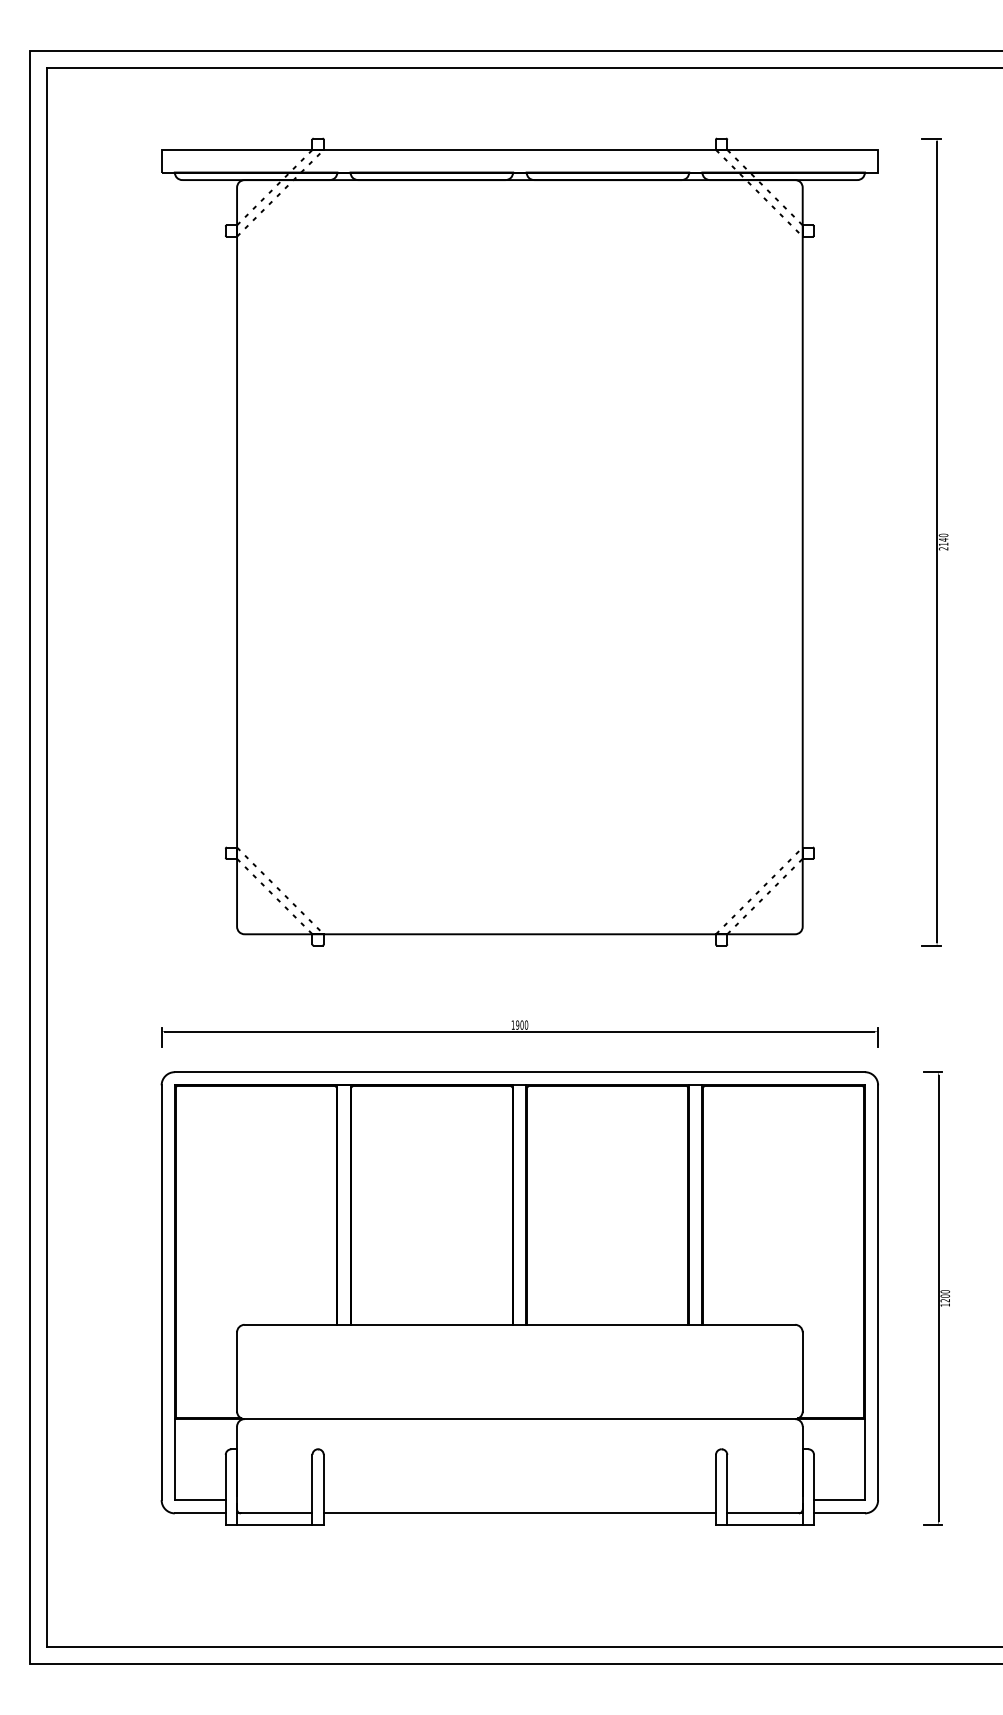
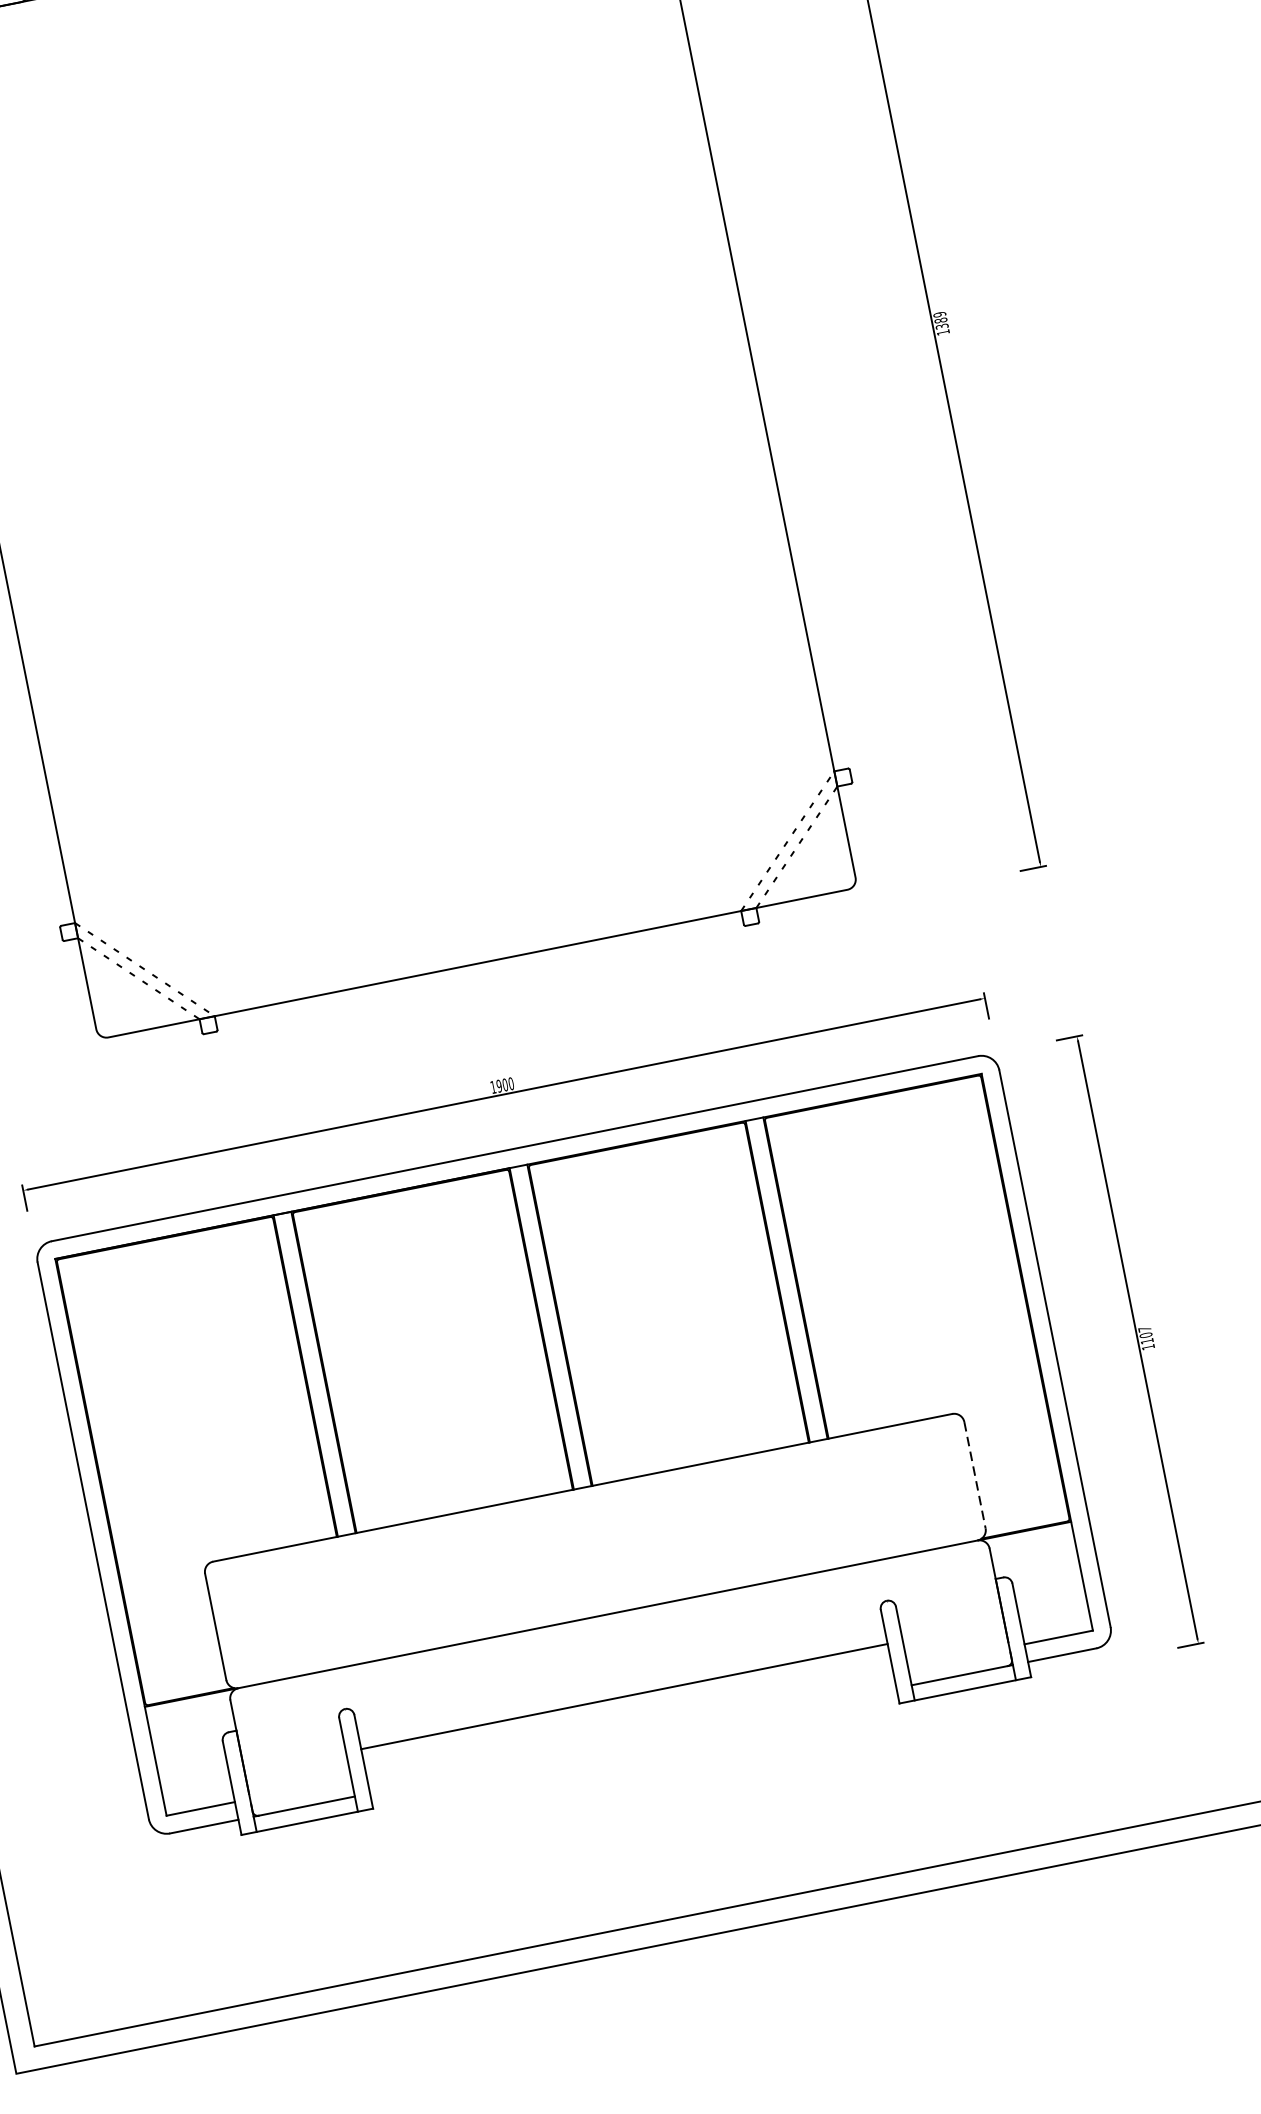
text: (943, 542) -> (941, 324), 2140 -> 1389
text: (945, 1296) -> (1146, 1335), 1200 -> 1107
line: (802, 1371) -> (974, 1474), solid -> dashed
line: (519, 1513) -> (623, 1696), moved

